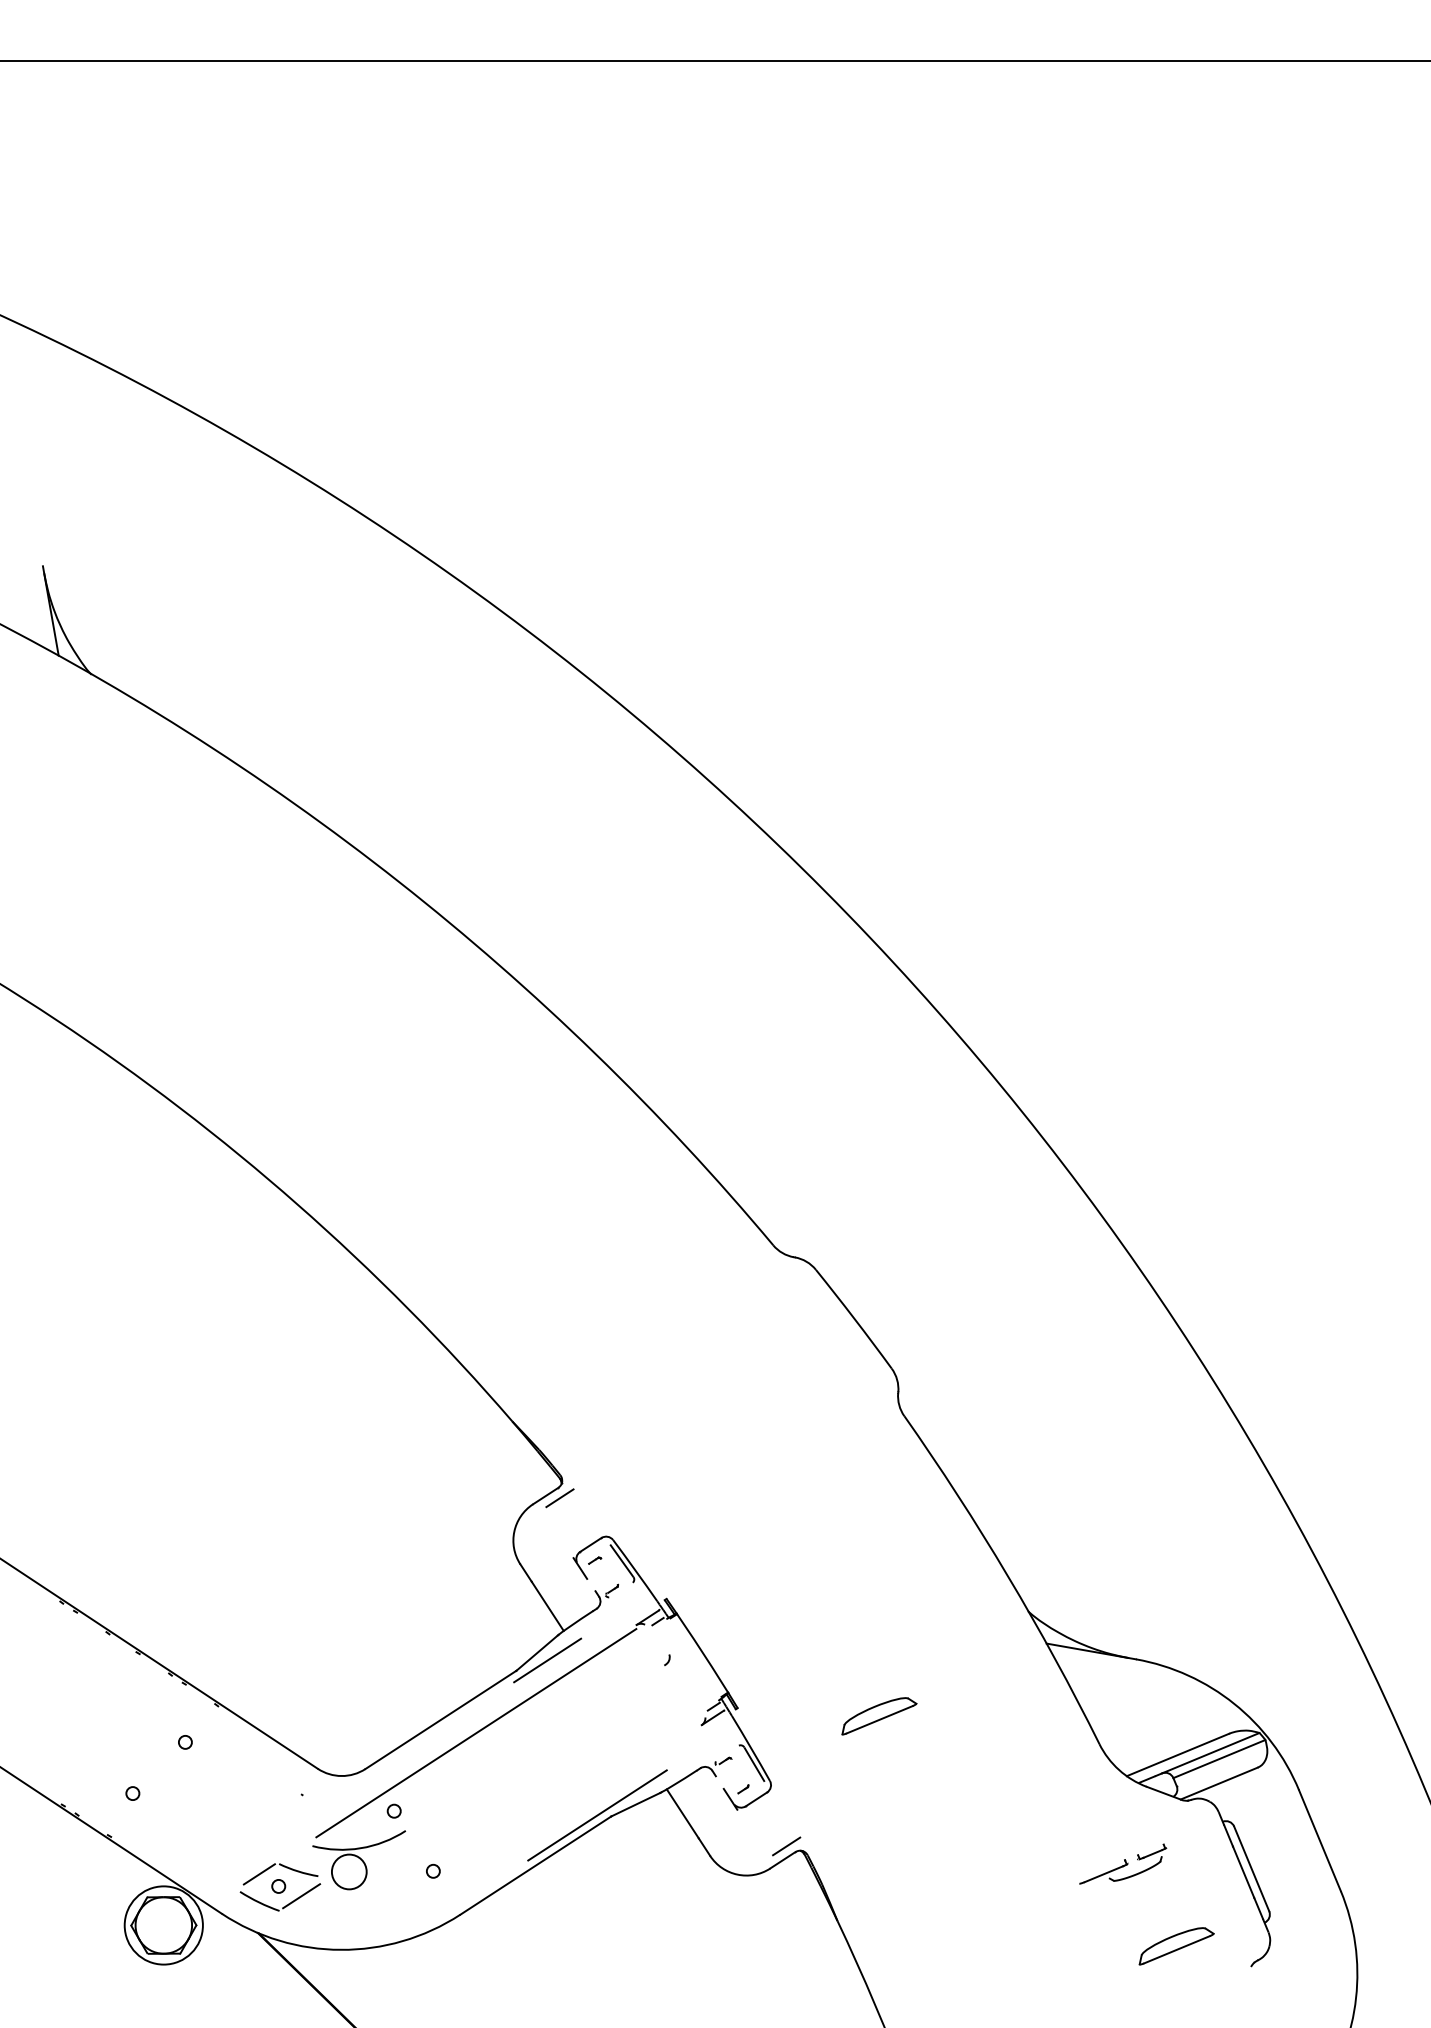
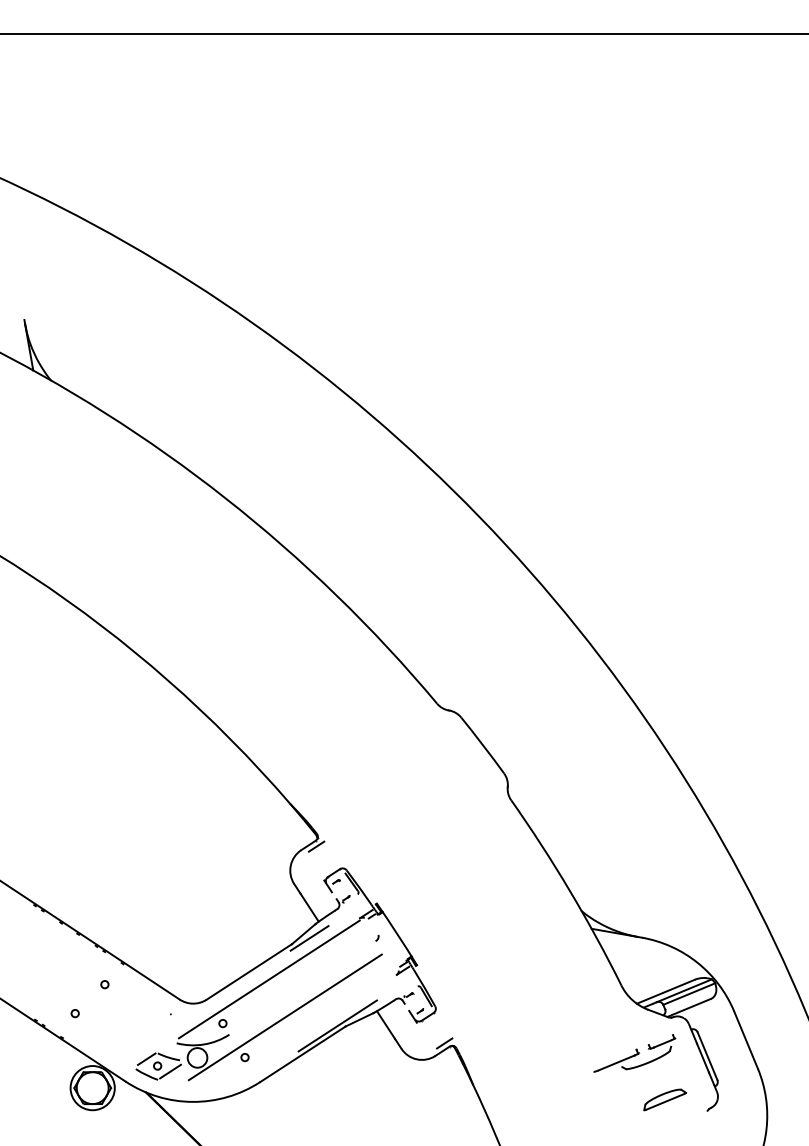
part: (878, 1715) -> (496, 969), removed
line: (503, 1800) -> (284, 1017), added
part: (1122, 1864) -> (634, 1053), size x1.67

